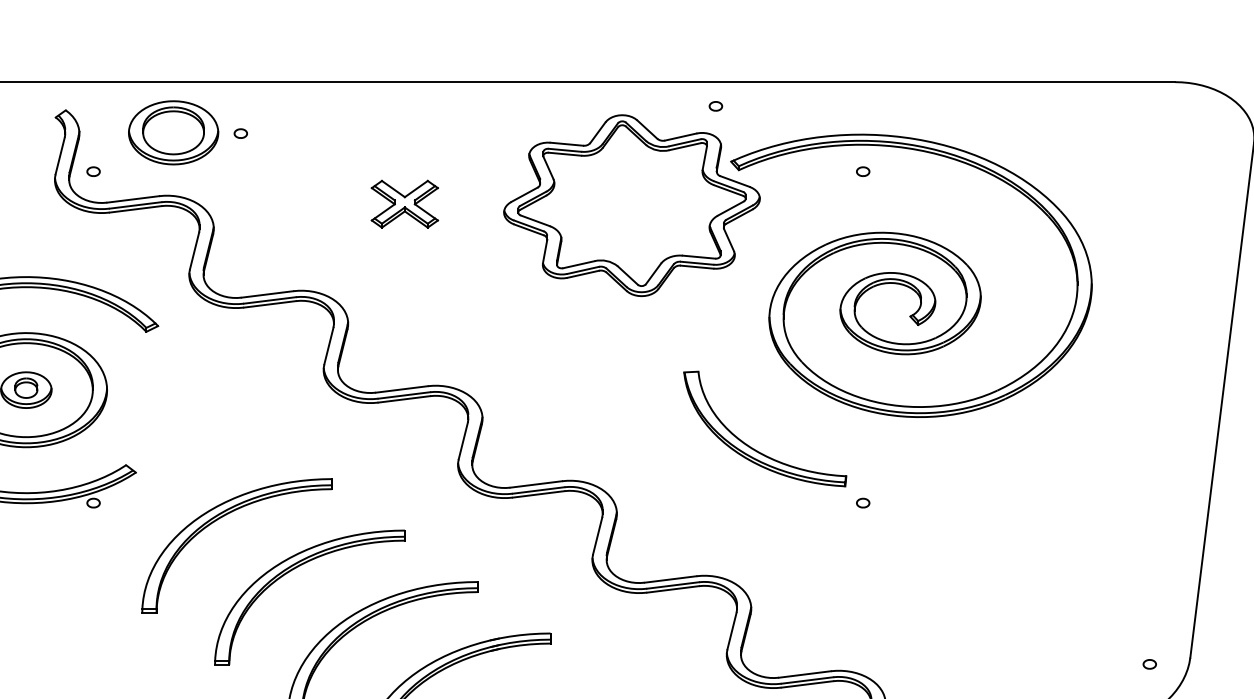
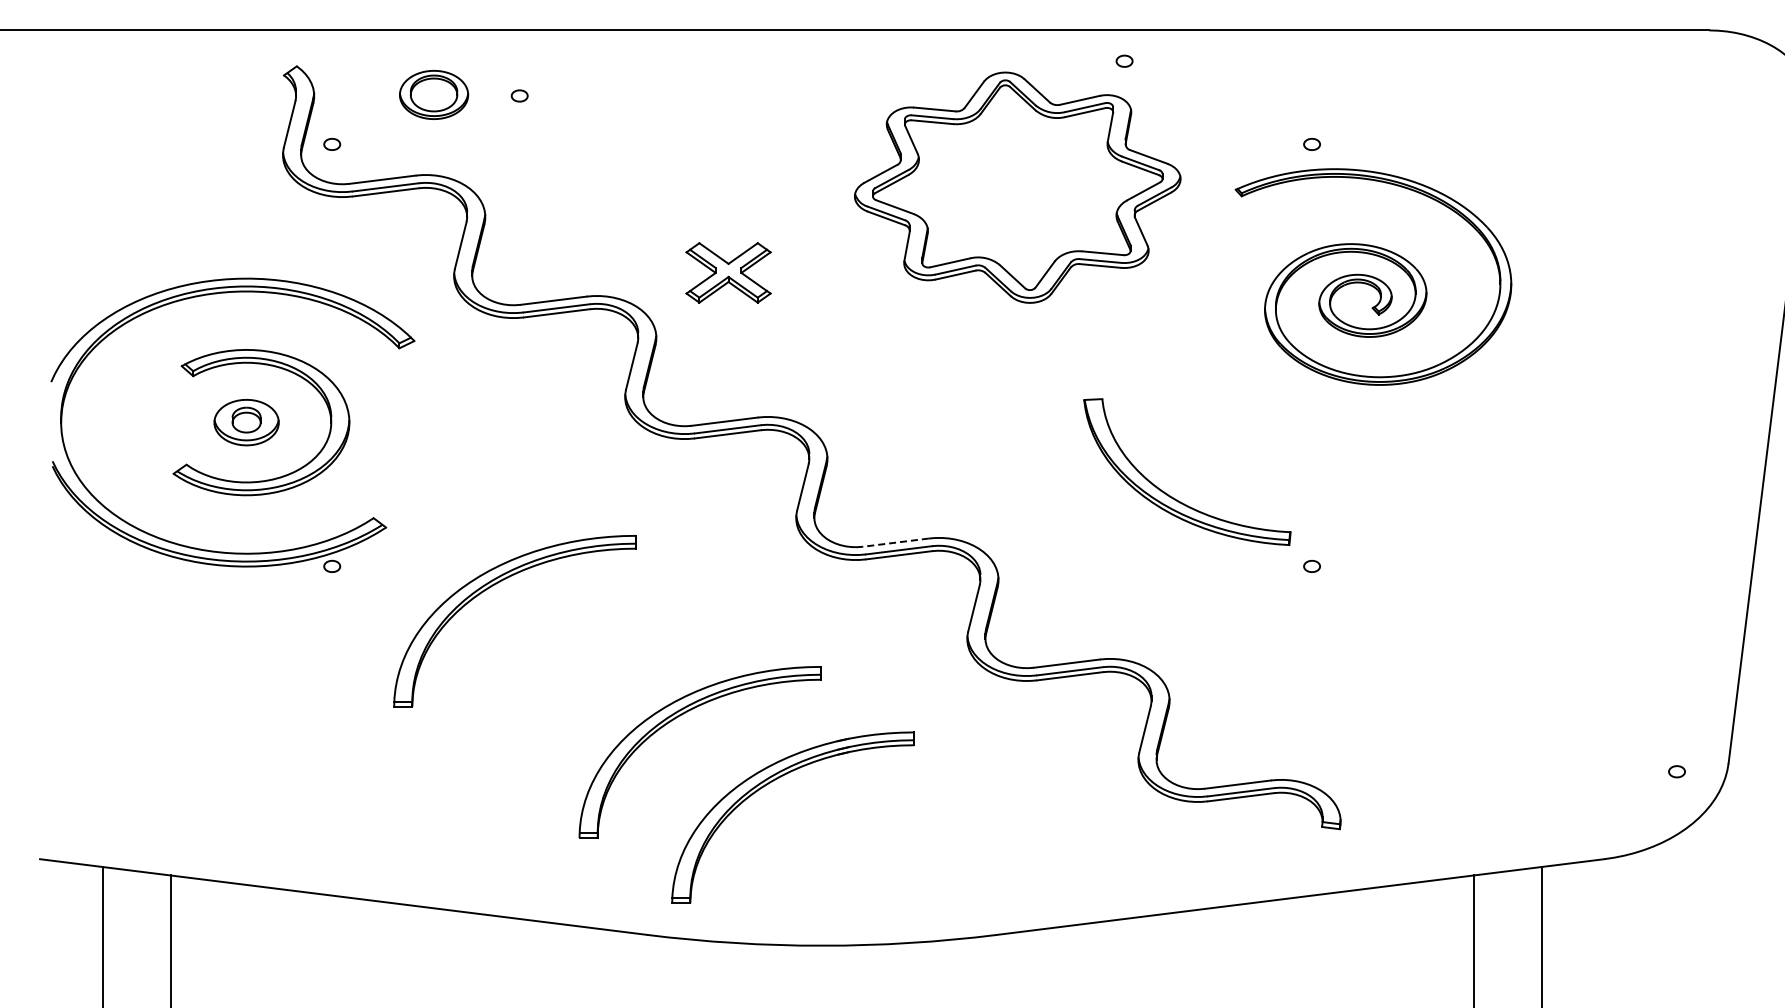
part: (173, 132) -> (433, 94), size x0.6
part: (404, 203) -> (728, 272), moved
part: (911, 275) -> (1373, 276), size x0.6
line: (535, 484) -> (895, 542), solid -> dashed
part: (294, 569) -> (588, 650), removed

